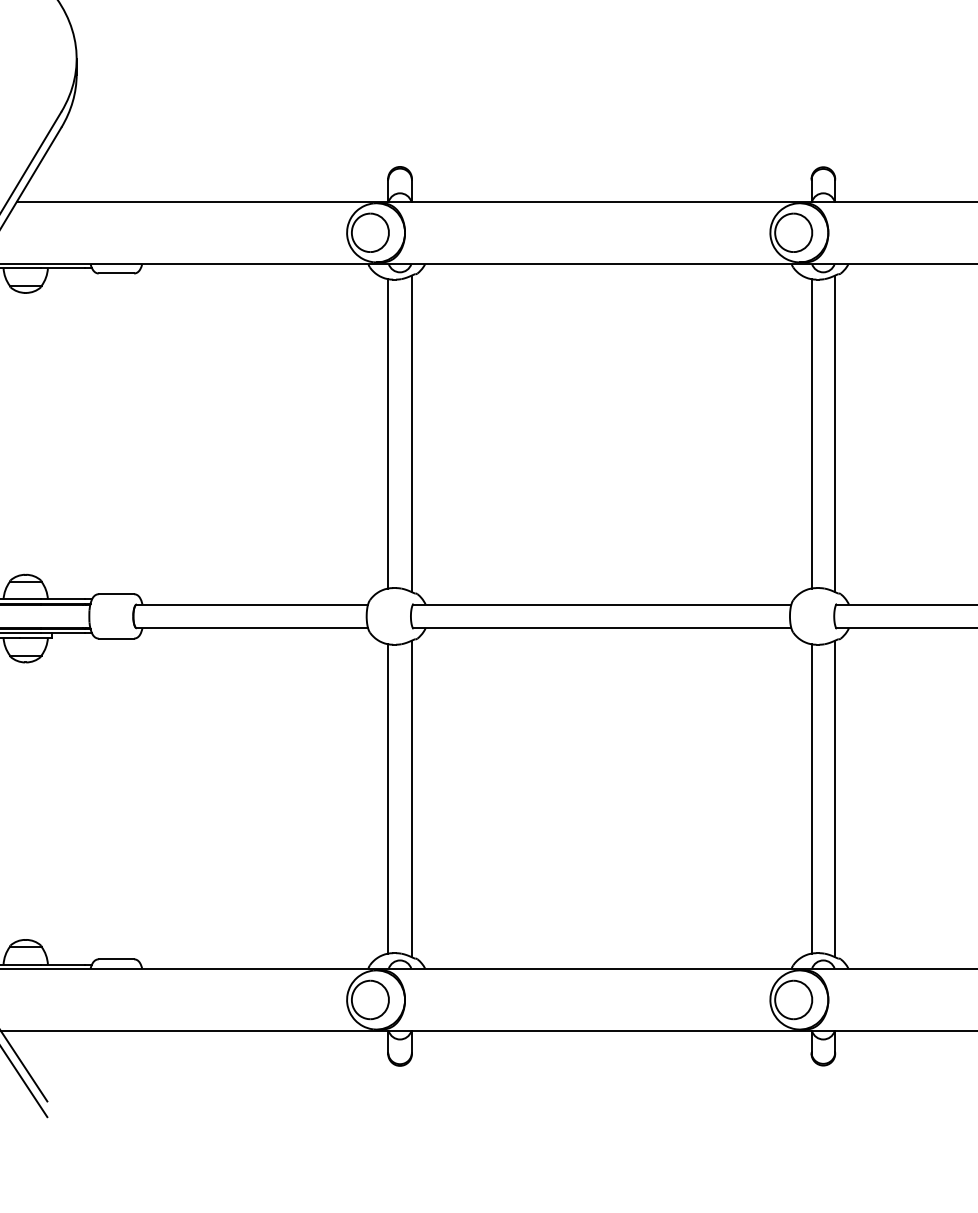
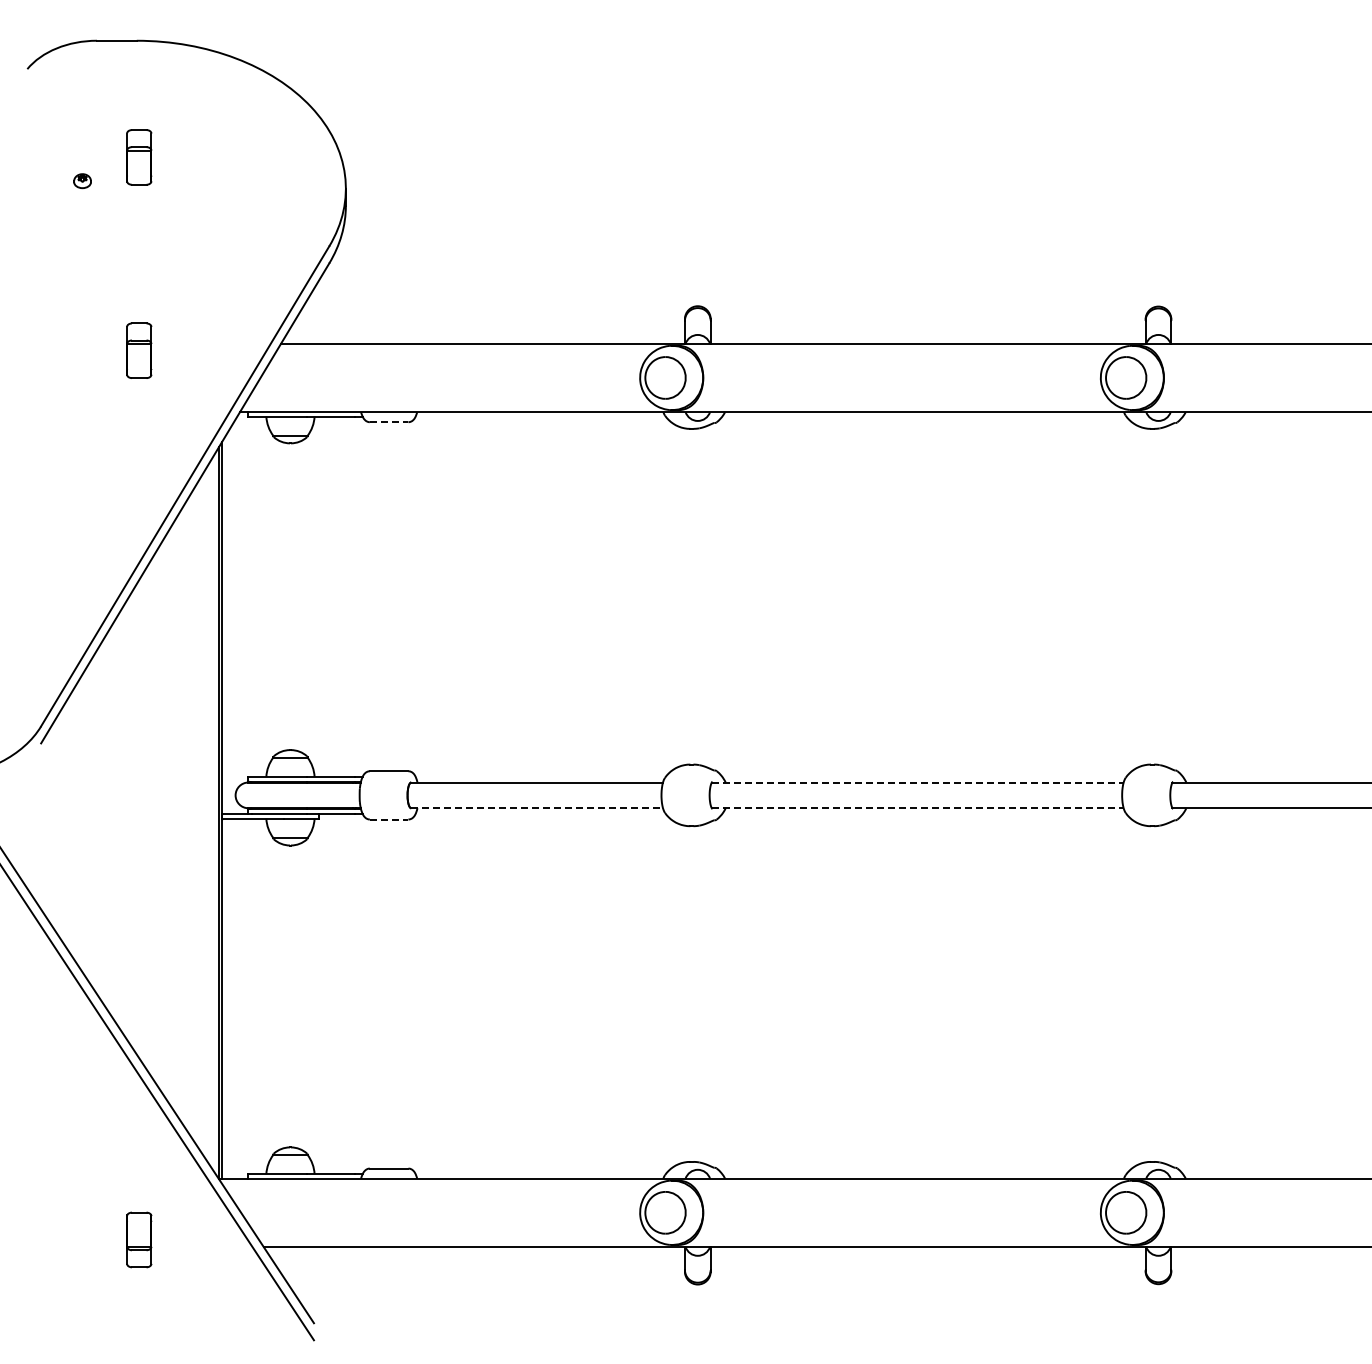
line: (116, 273) -> (389, 422), solid -> dashed
line: (387, 433) -> (684, 596), removed
line: (411, 433) -> (710, 596), removed
line: (811, 433) -> (1145, 596), removed
line: (835, 433) -> (1171, 596), removed
line: (601, 604) -> (917, 782), solid -> dashed
line: (252, 628) -> (537, 808), solid -> dashed
line: (601, 628) -> (917, 808), solid -> dashed
line: (116, 638) -> (389, 819), solid -> dashed
line: (387, 798) -> (684, 993), removed
line: (411, 798) -> (710, 993), removed
line: (811, 798) -> (1145, 993), removed
line: (835, 798) -> (1171, 993), removed

